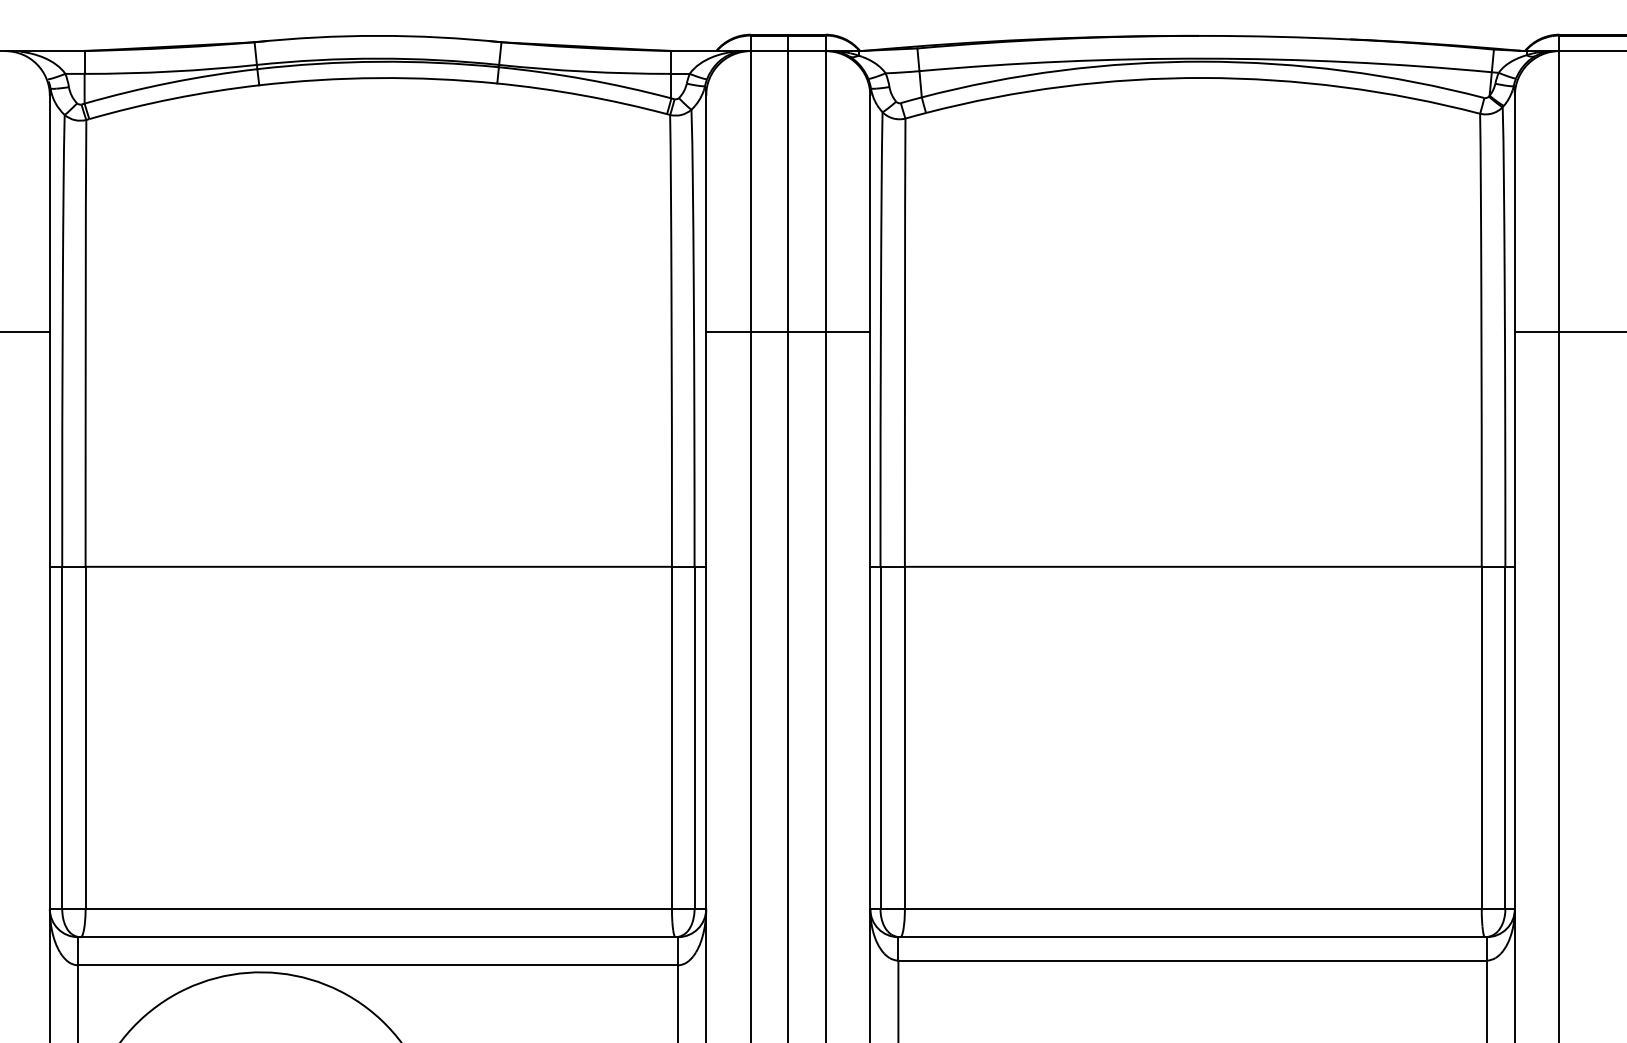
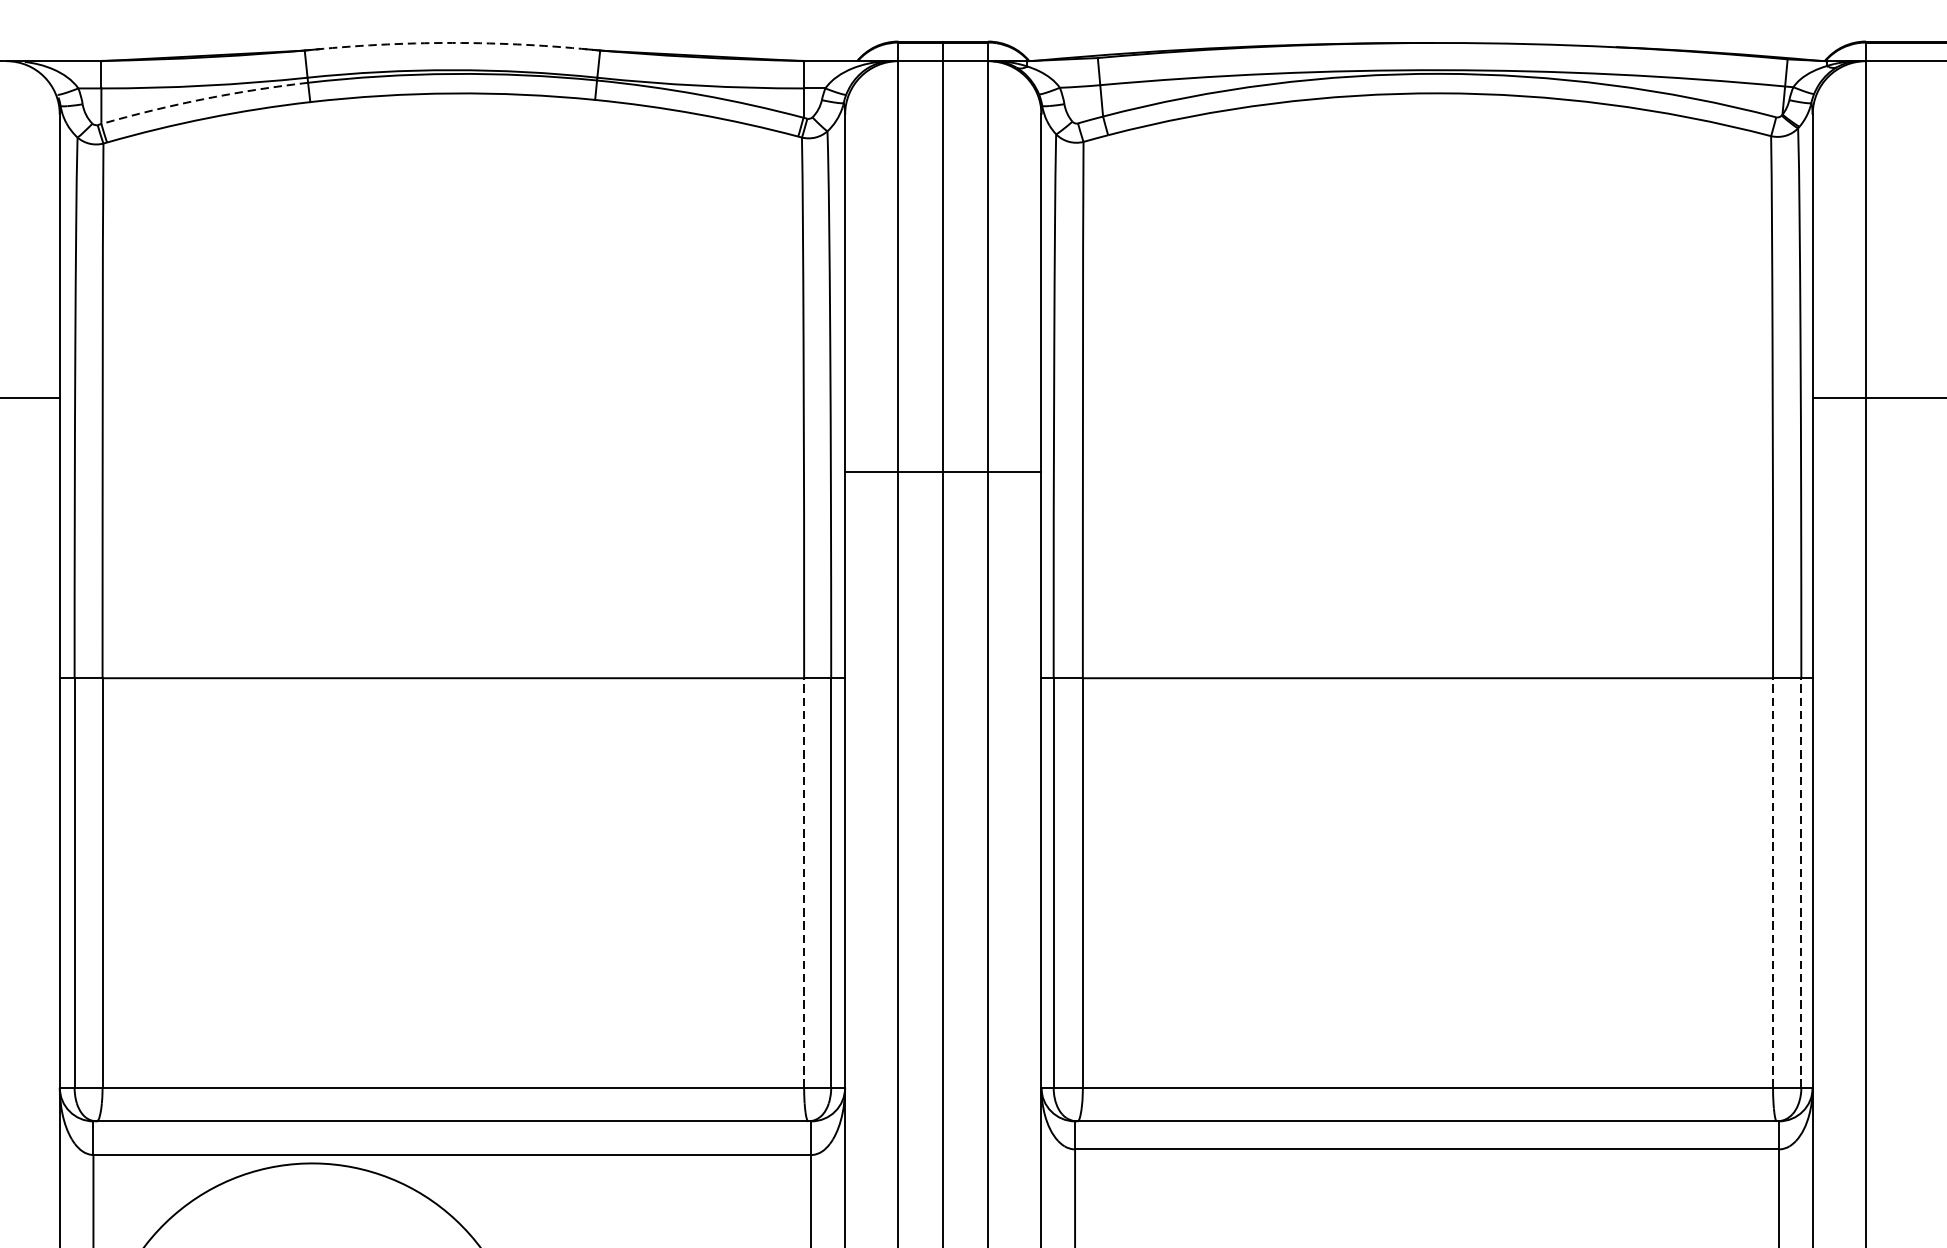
arc: (378, 35) -> (453, 42), solid -> dashed
arc: (170, 82) -> (204, 98), solid -> dashed
line: (788, 332) -> (943, 472), moved
line: (671, 737) -> (803, 882), solid -> dashed
line: (1481, 737) -> (1772, 882), solid -> dashed
line: (1505, 737) -> (1801, 882), solid -> dashed

